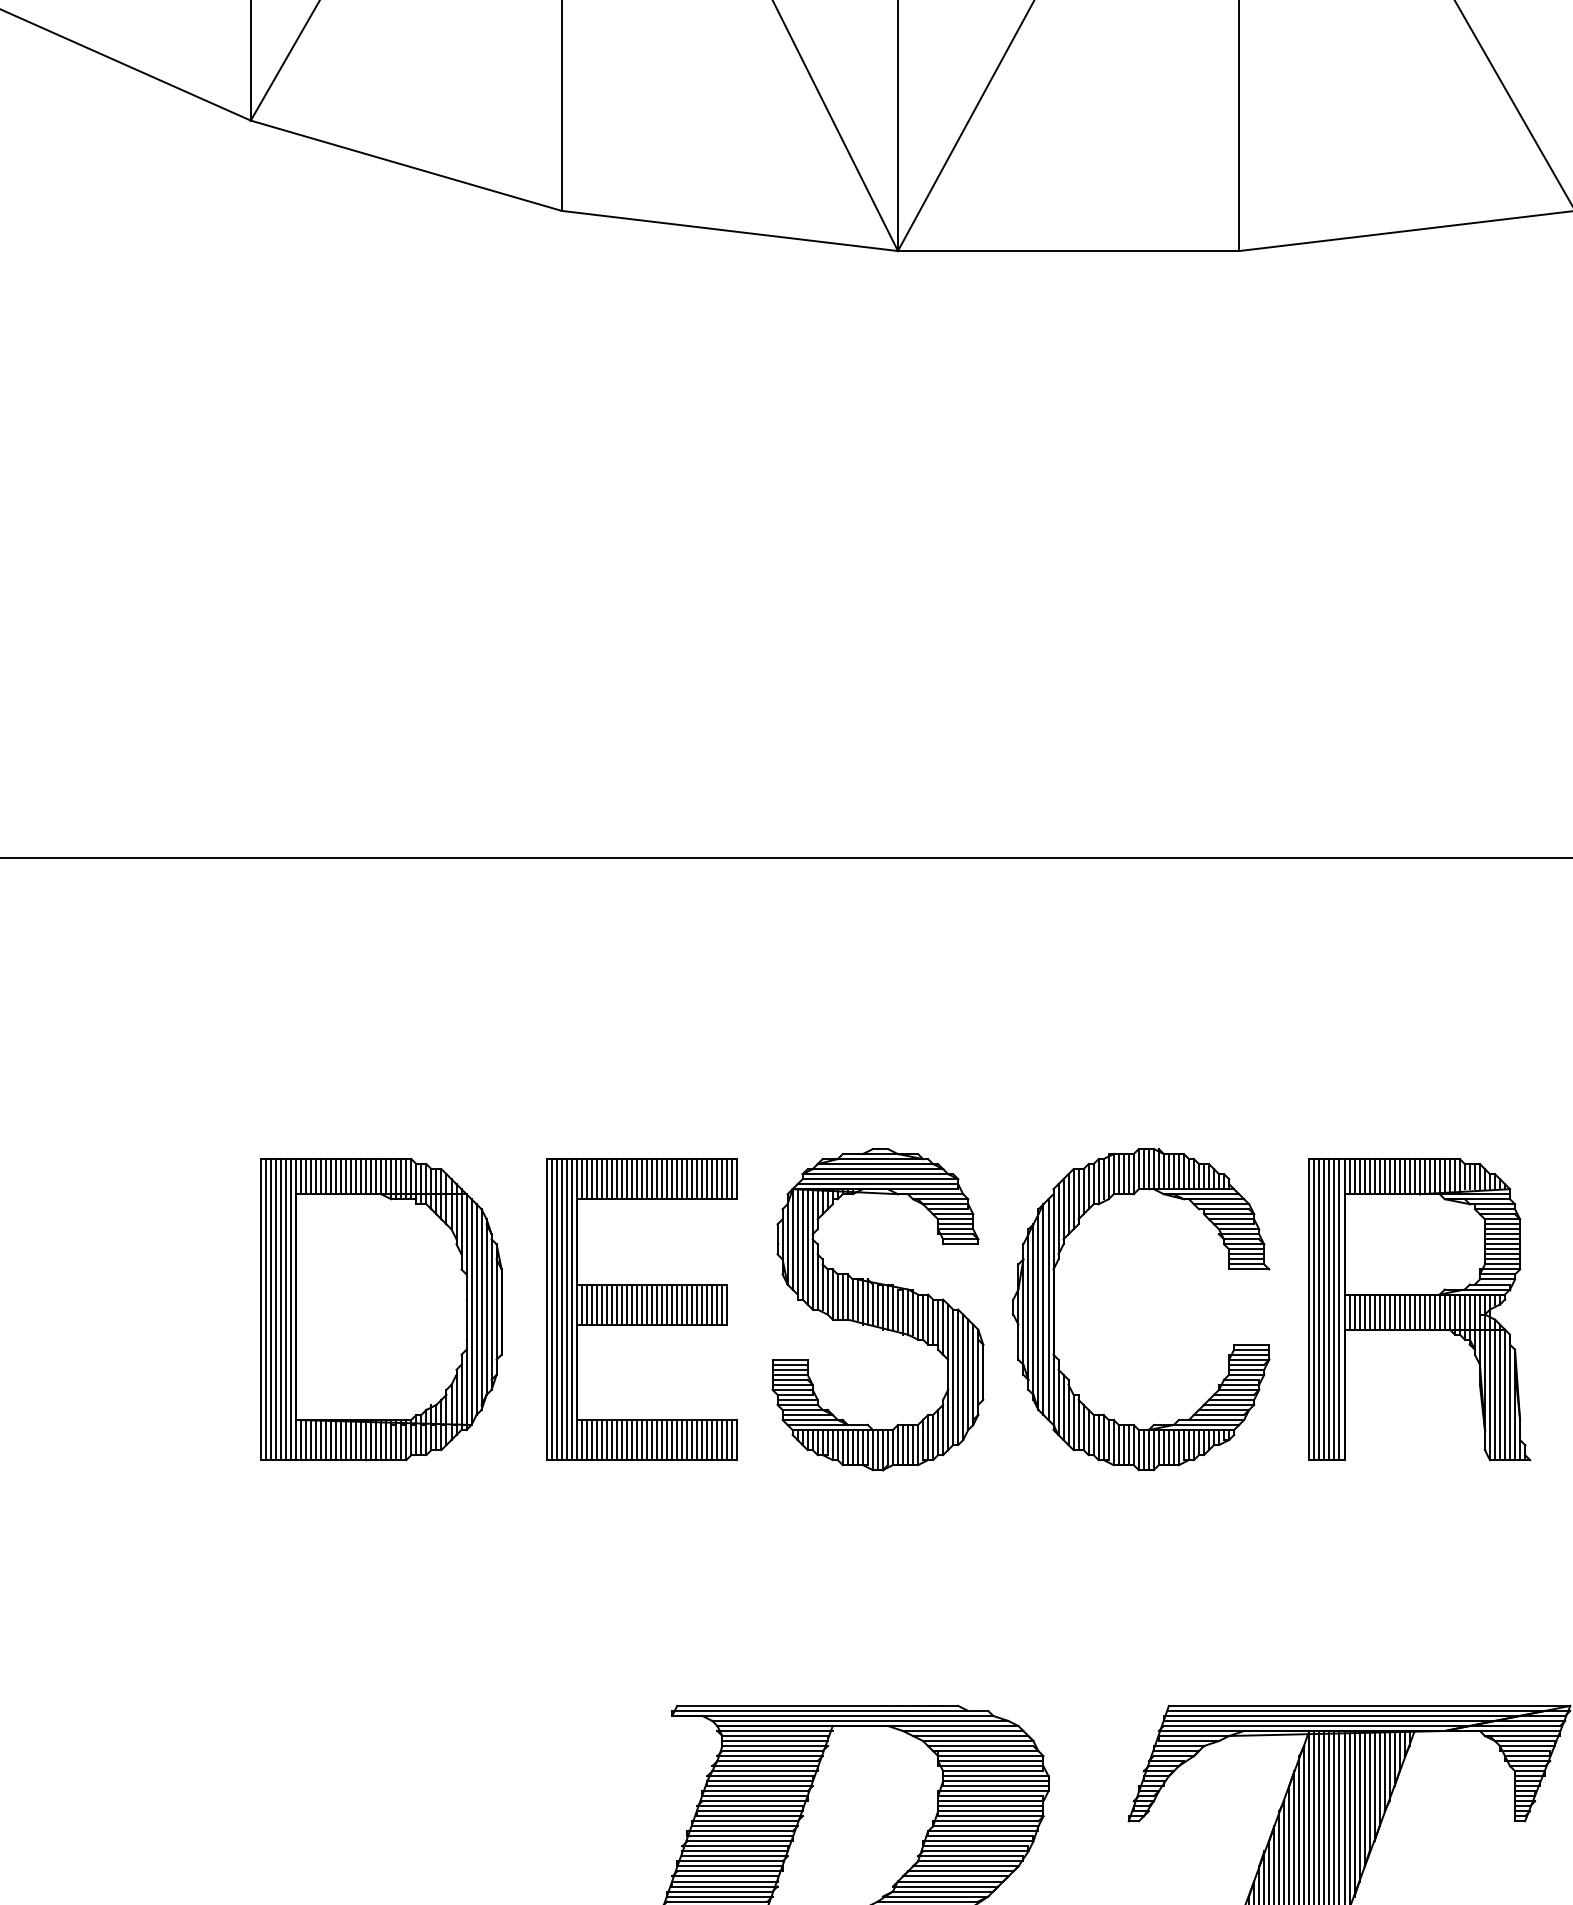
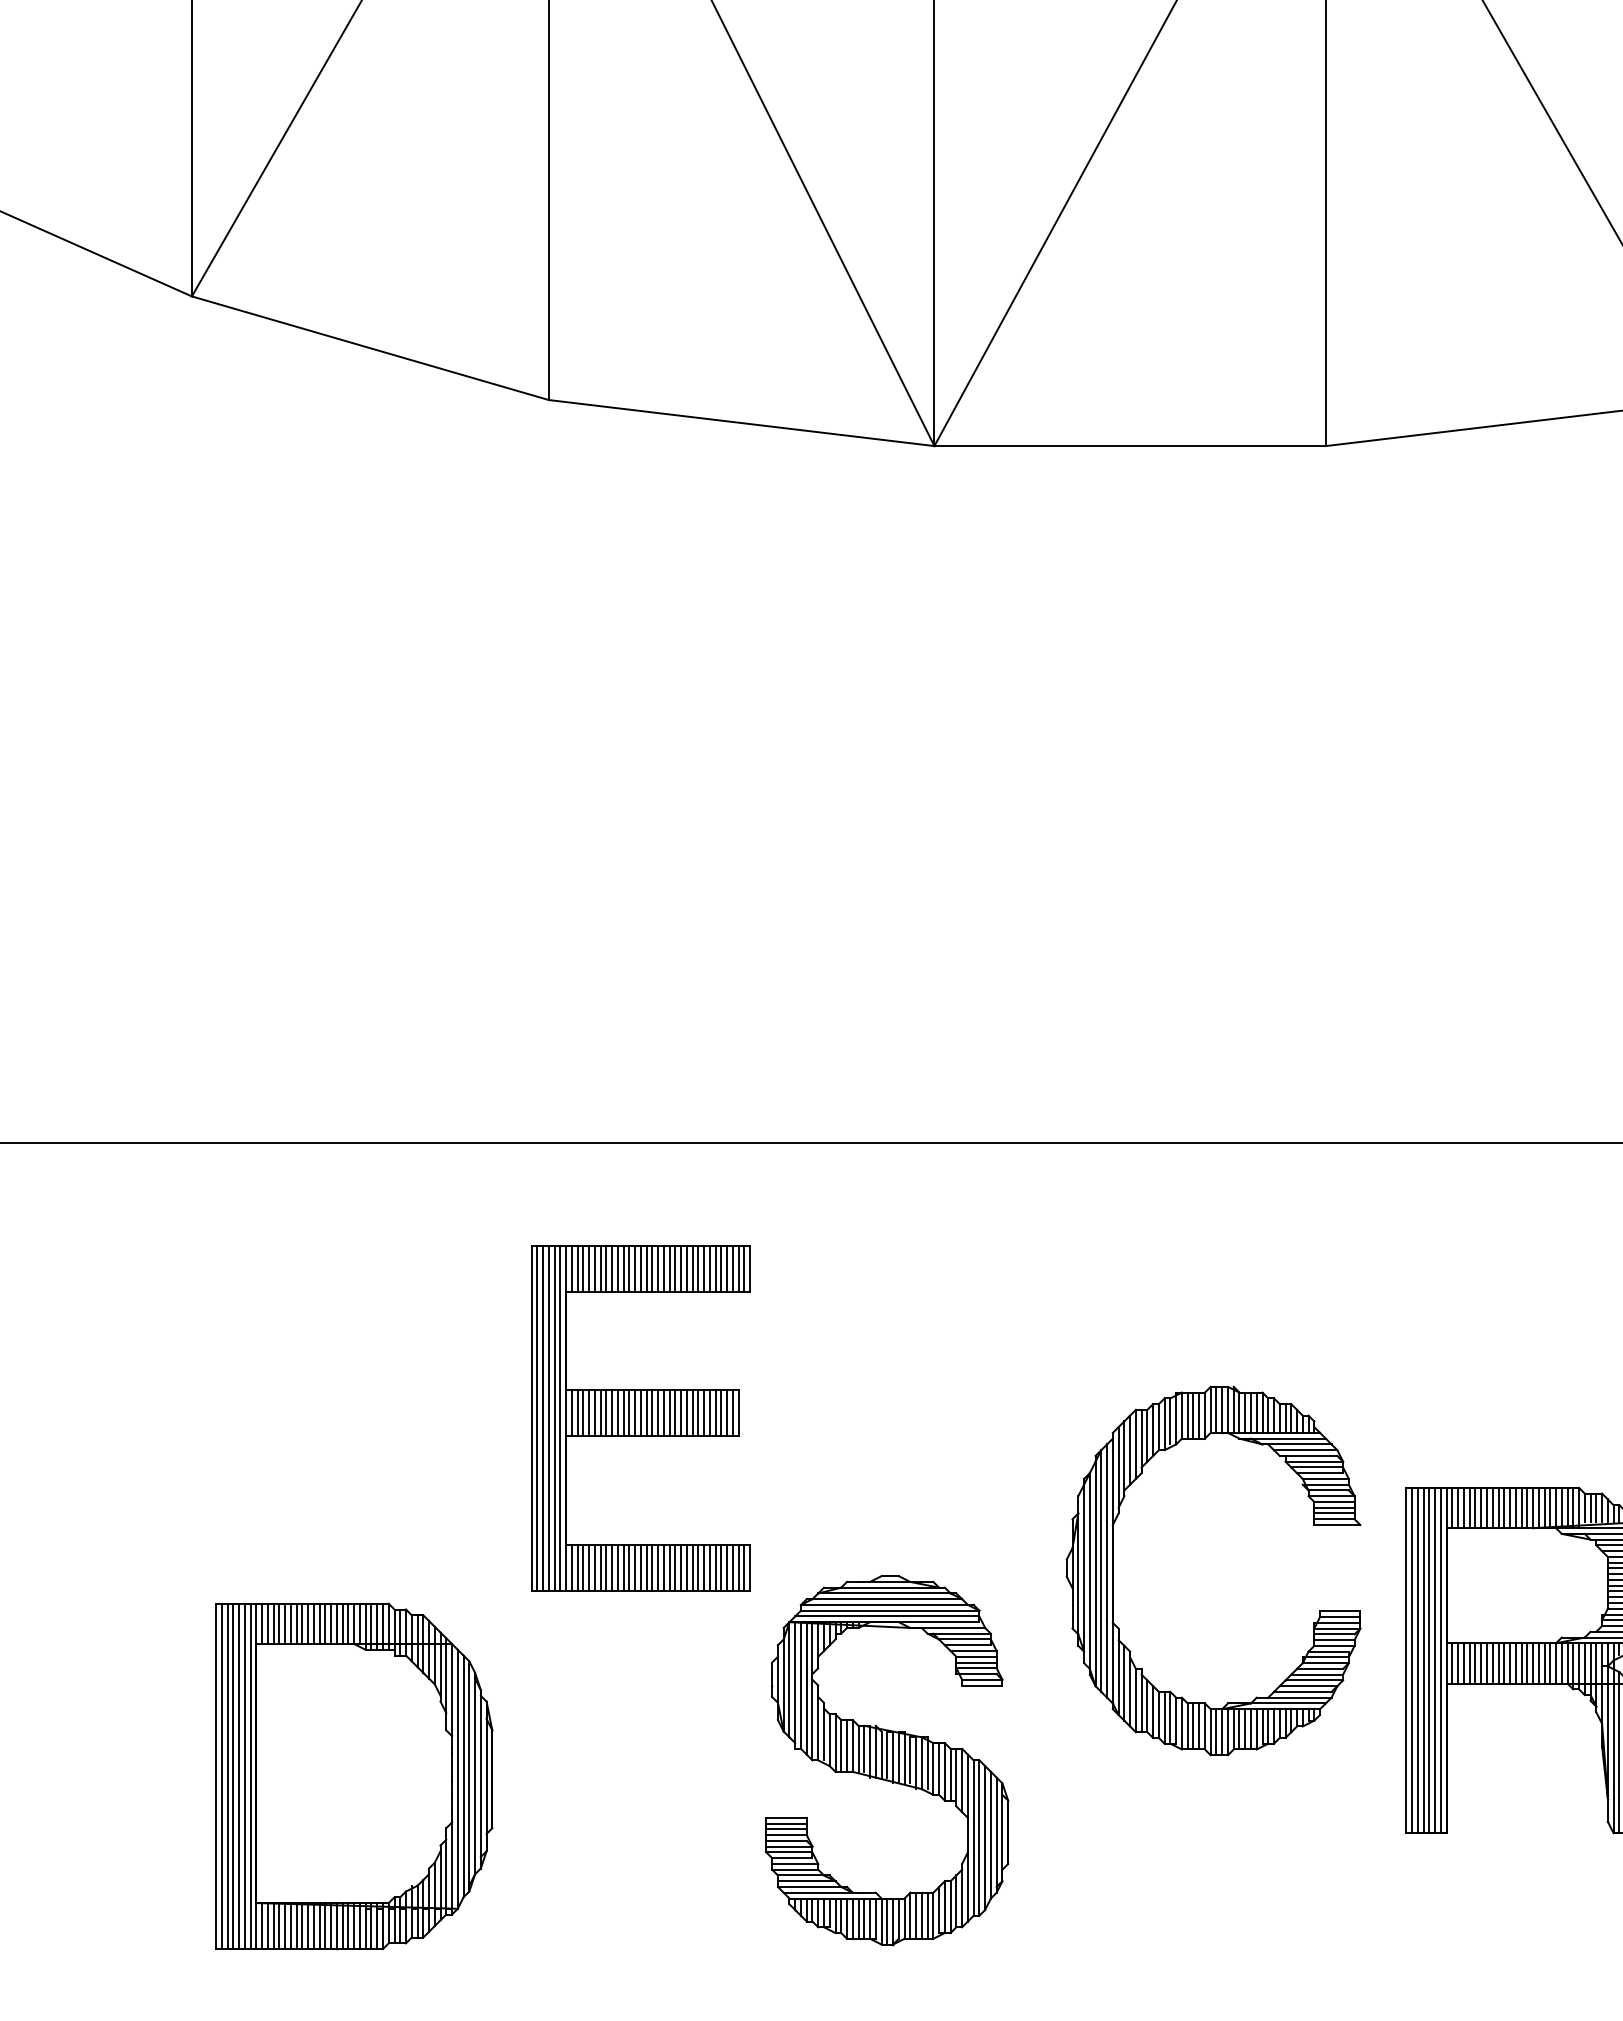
part: (381, 1309) -> (354, 1776), moved
part: (641, 1309) -> (640, 1418), moved
part: (877, 1309) -> (886, 1760), moved
part: (1054, 1309) -> (1113, 1570), moved

